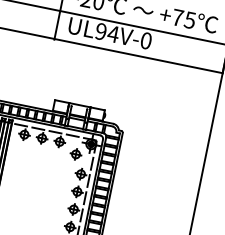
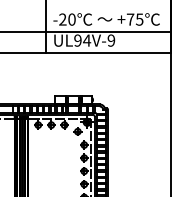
text: (146, 40) -> (111, 40), UL94V-0 -> UL94V-9

